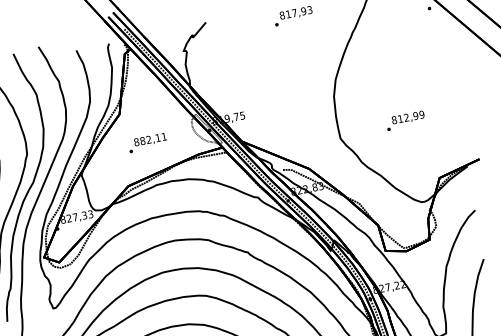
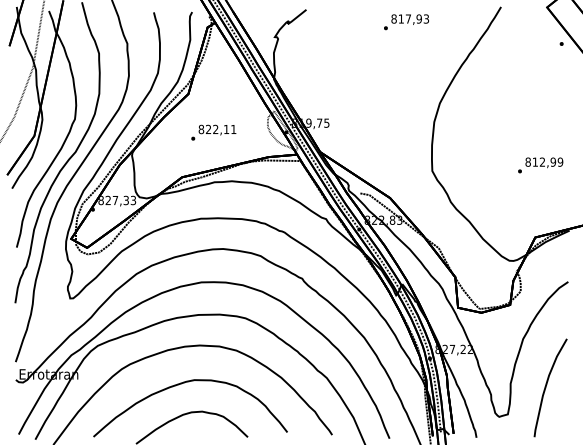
text: (405, 120) -> (540, 165), moved
text: (142, 141) -> (208, 129), 882,11 -> 822,11

